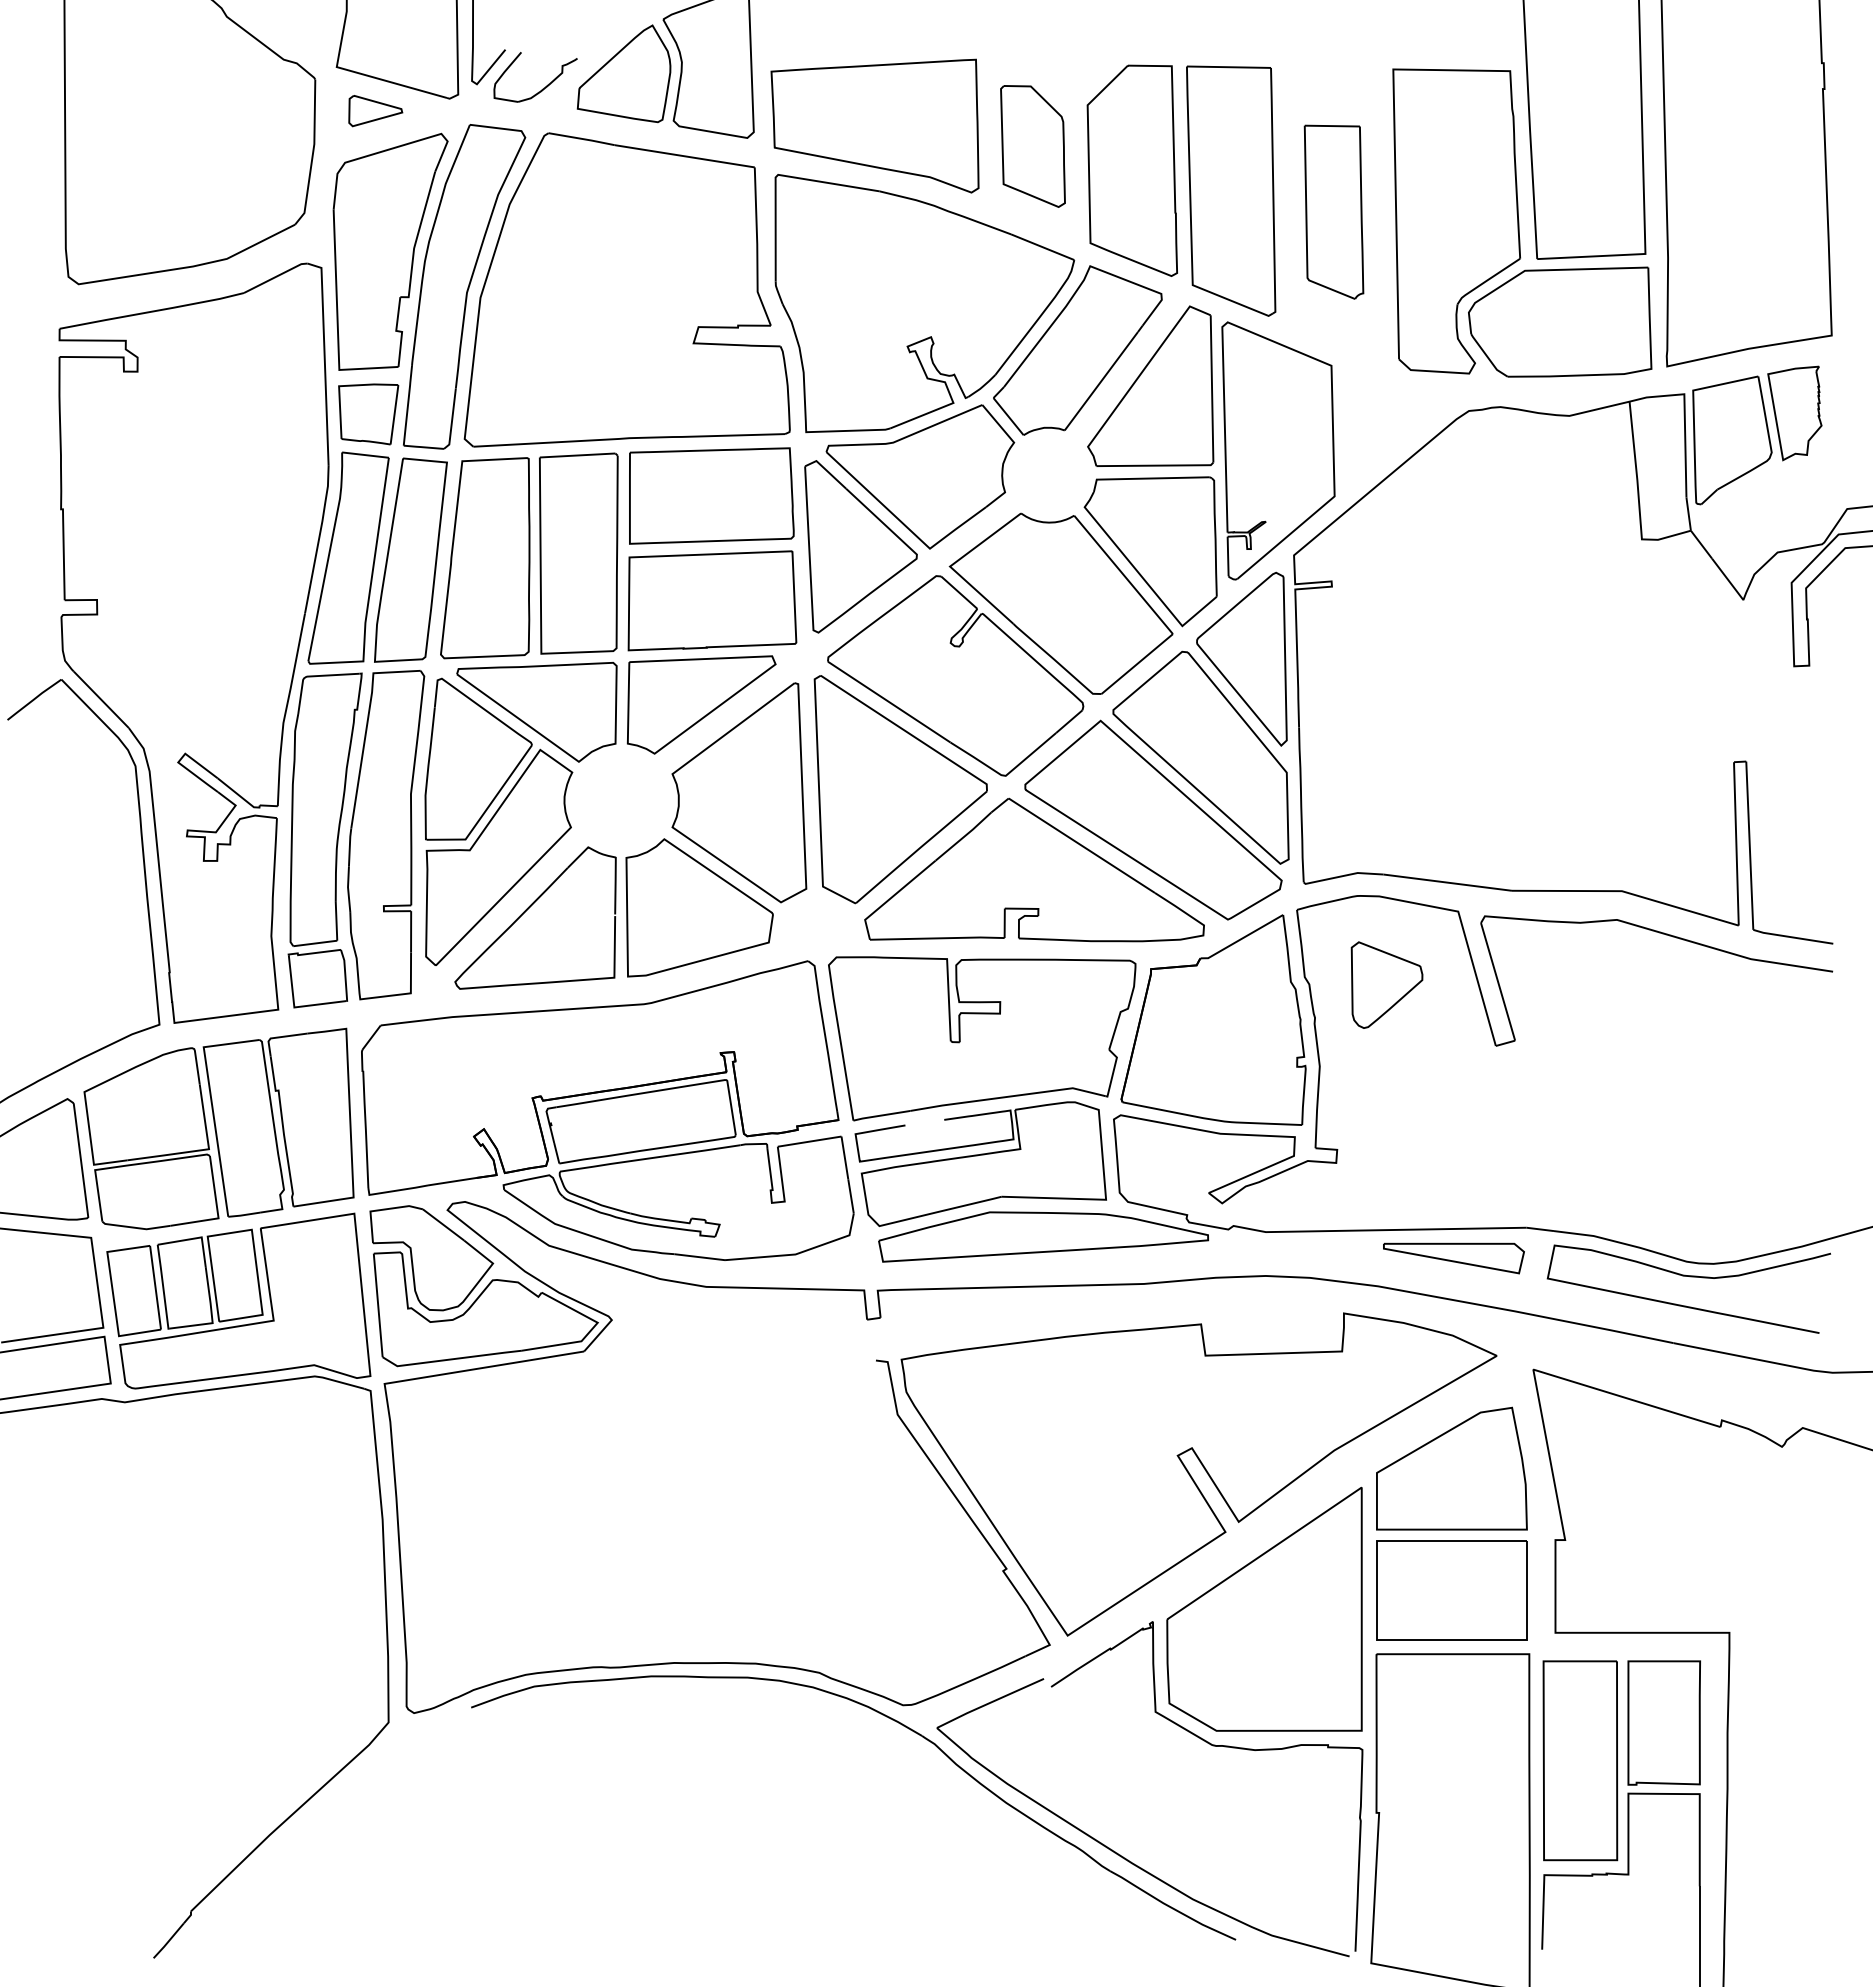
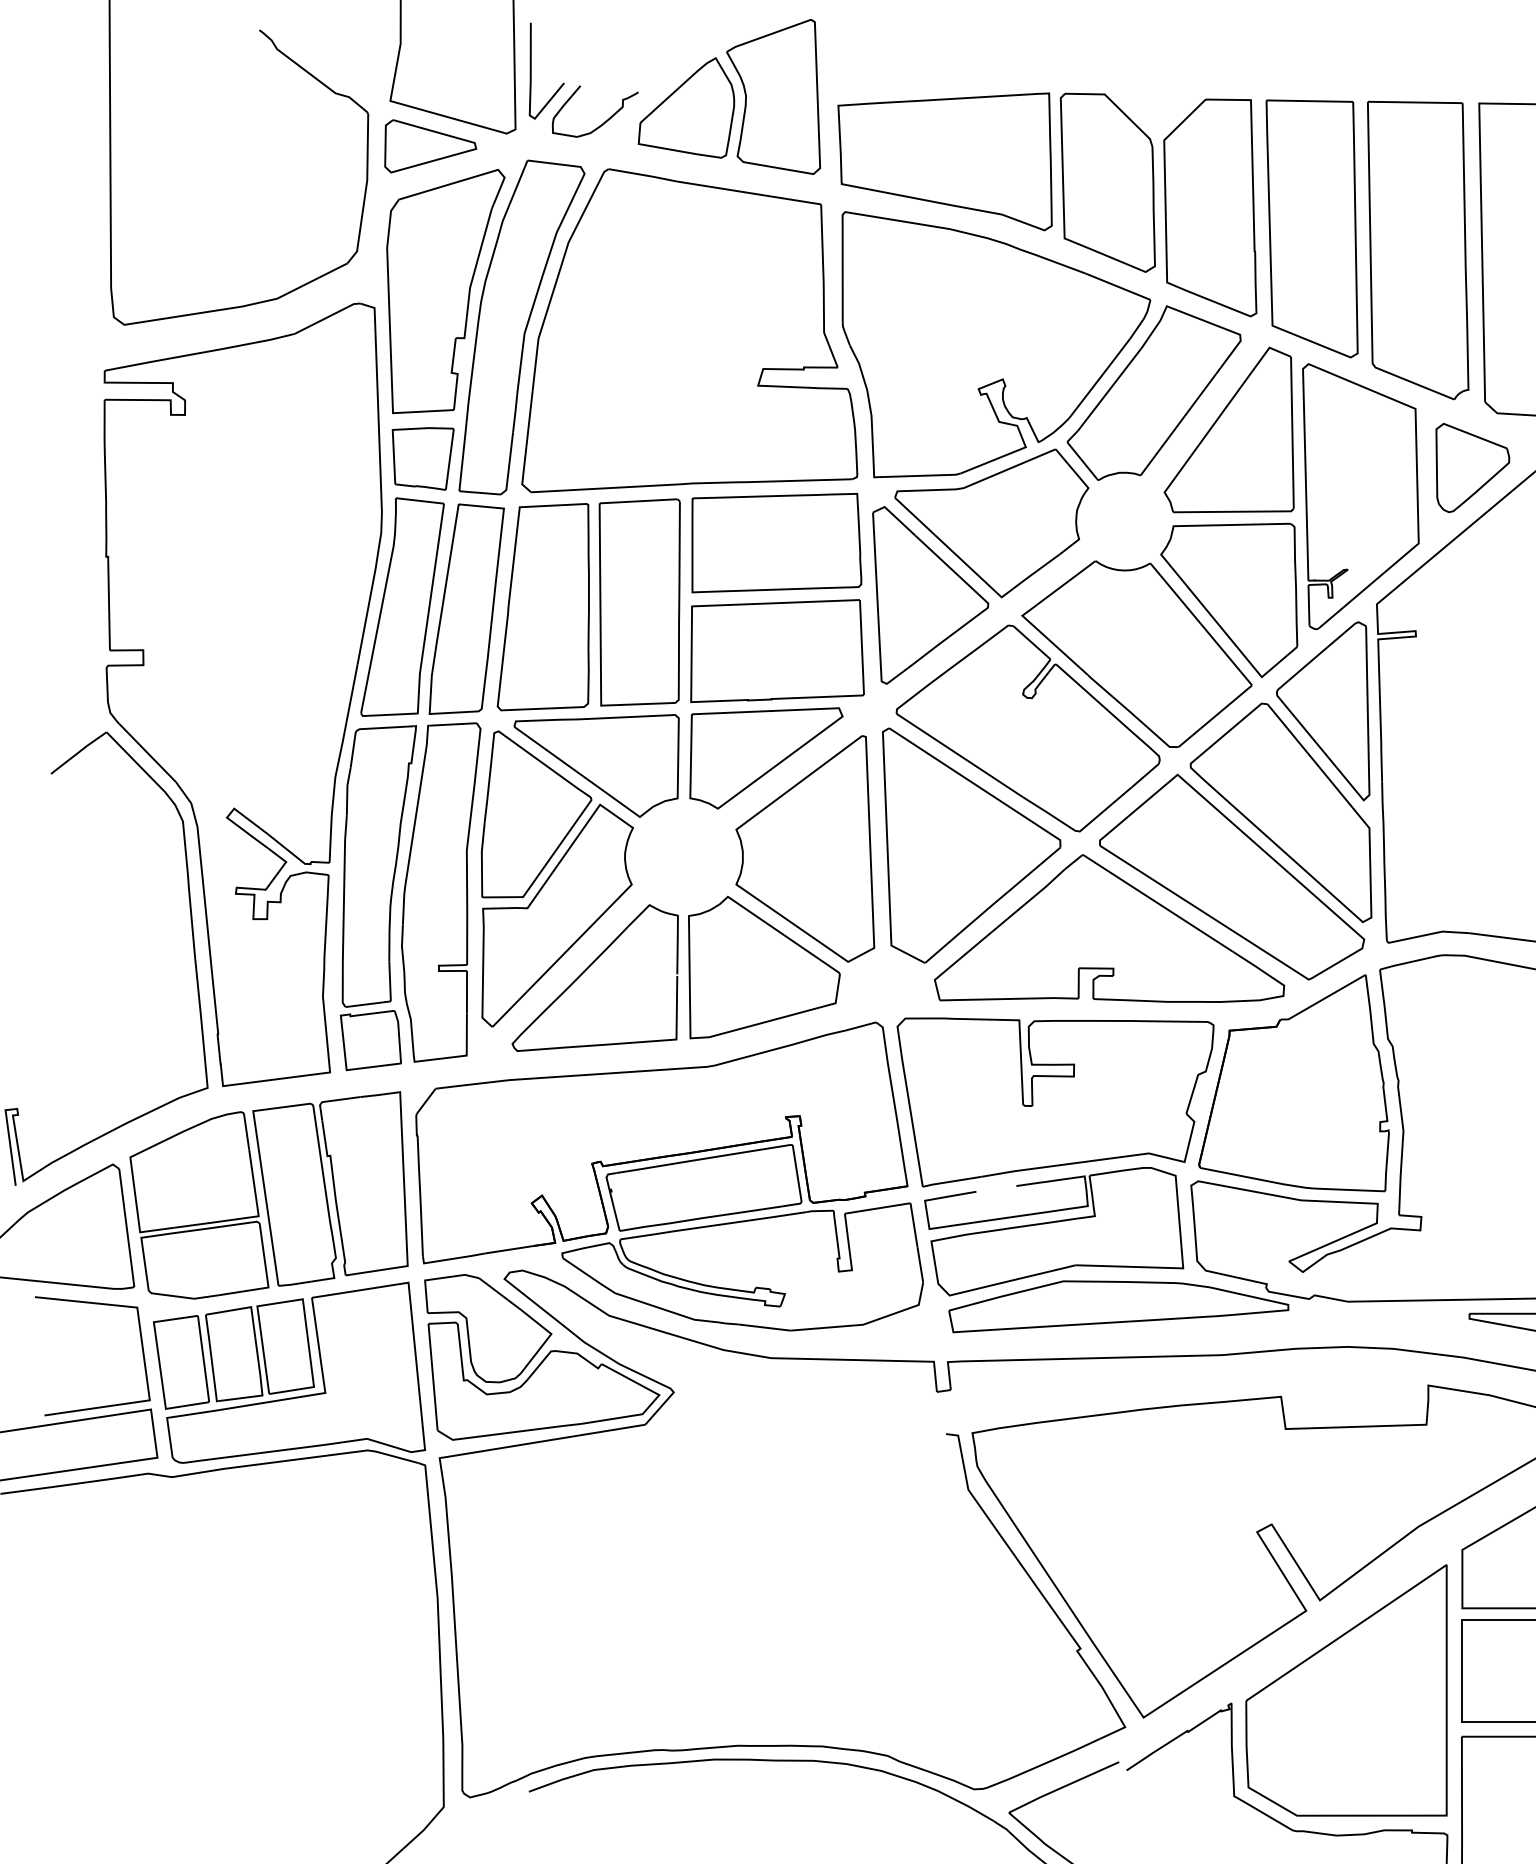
part: (375, 110) -> (430, 145), size x1.67
part: (1032, 146) -> (1107, 182), size x1.43
part: (1333, 212) -> (1417, 250), size x1.67
part: (1386, 984) -> (1472, 467), moved

